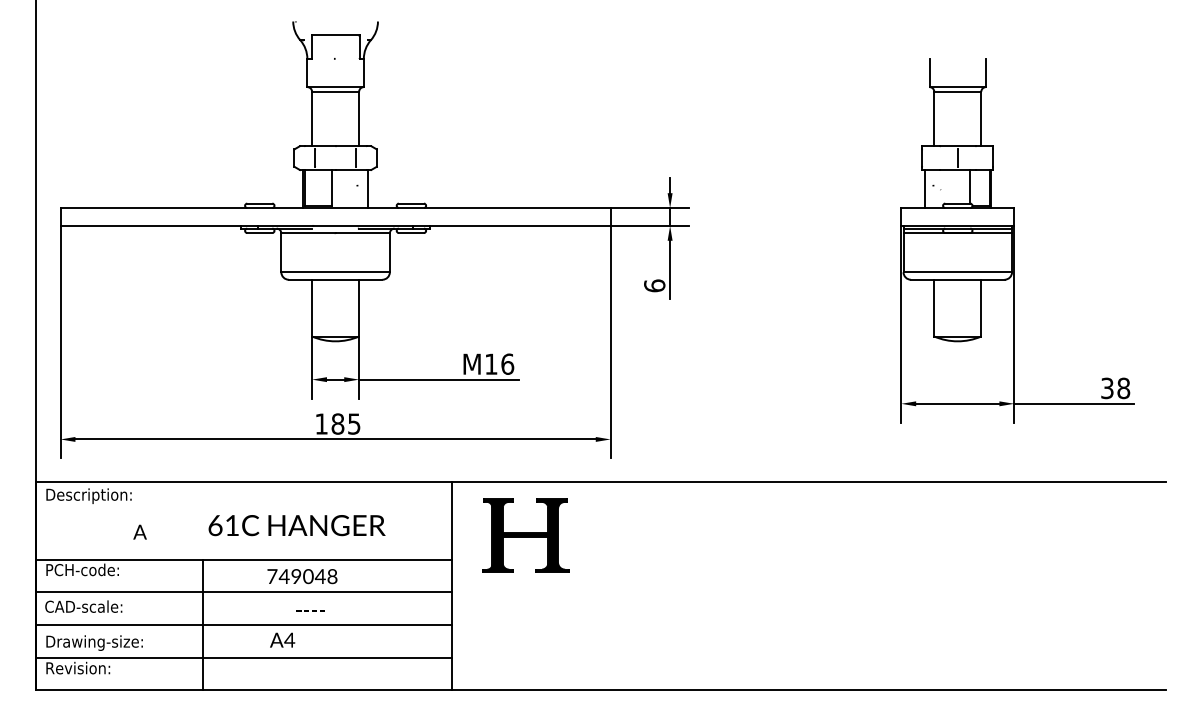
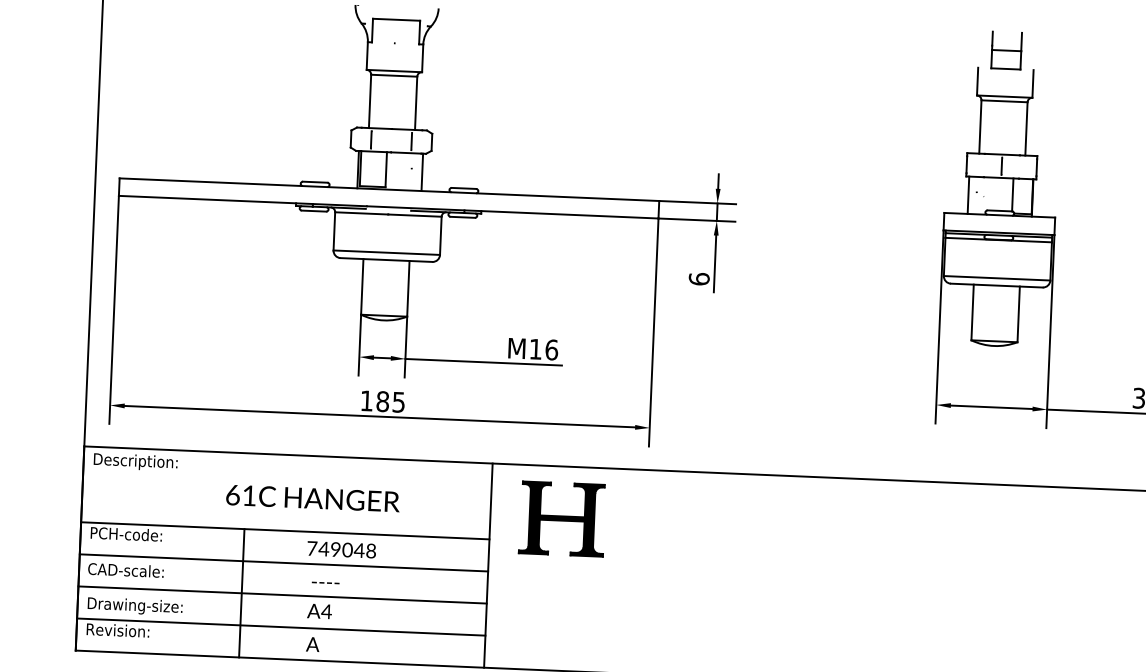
part: (957, 40) -> (1006, 50), added
text: (296, 525) -> (312, 498), moved
text: (139, 531) -> (312, 643), moved
text: (310, 610) -> (325, 582), moved

